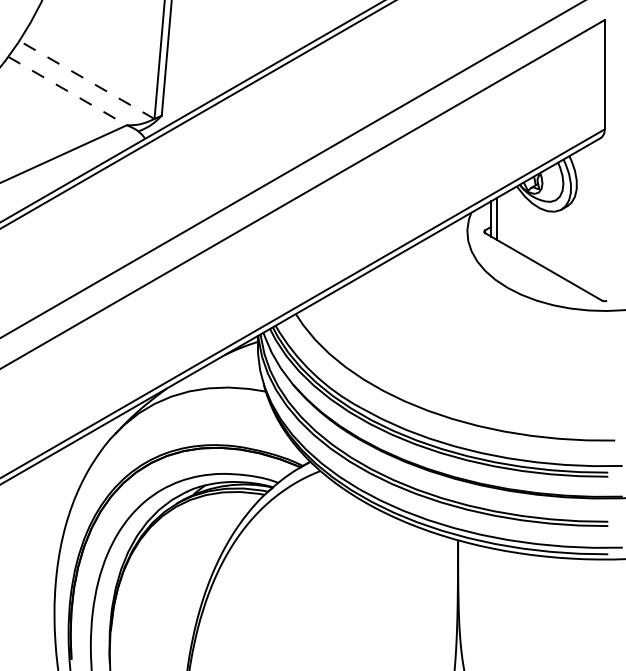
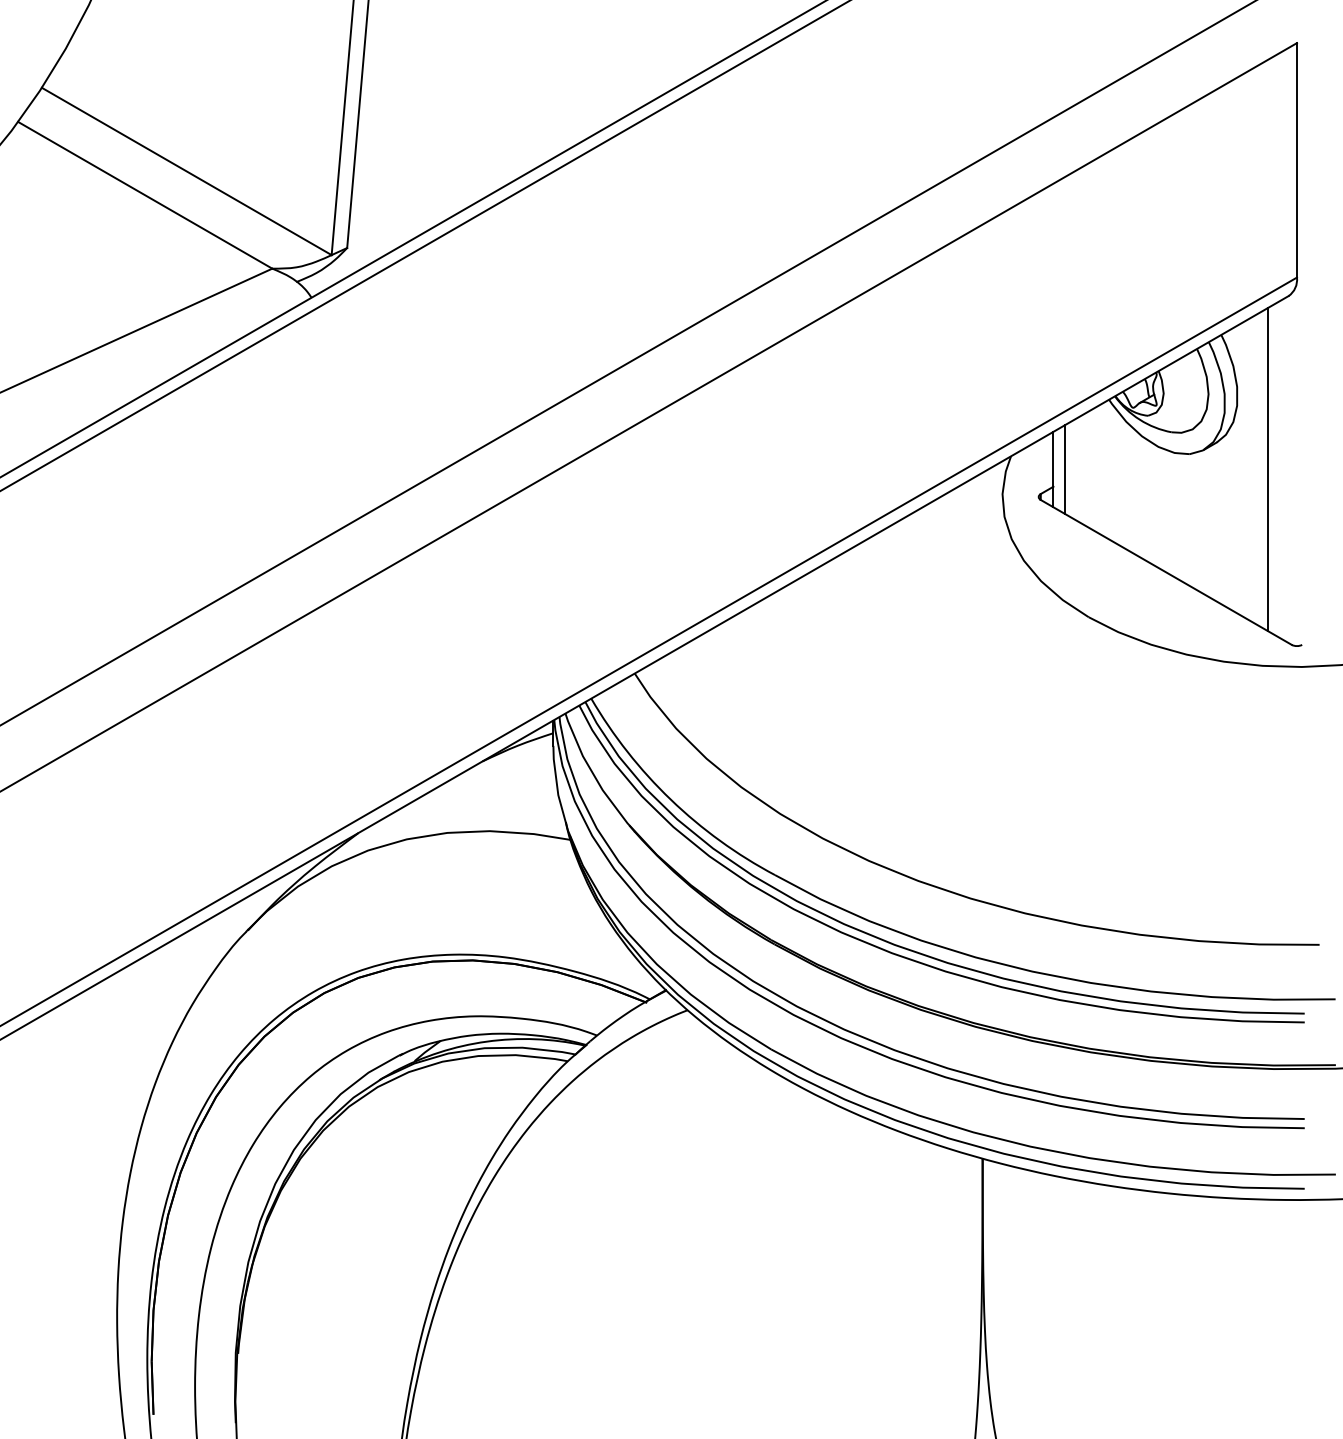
line: (86, 79) -> (185, 170), dashed -> solid
line: (68, 91) -> (147, 196), dashed -> solid
line: (591, 218) -> (1268, 468), added

